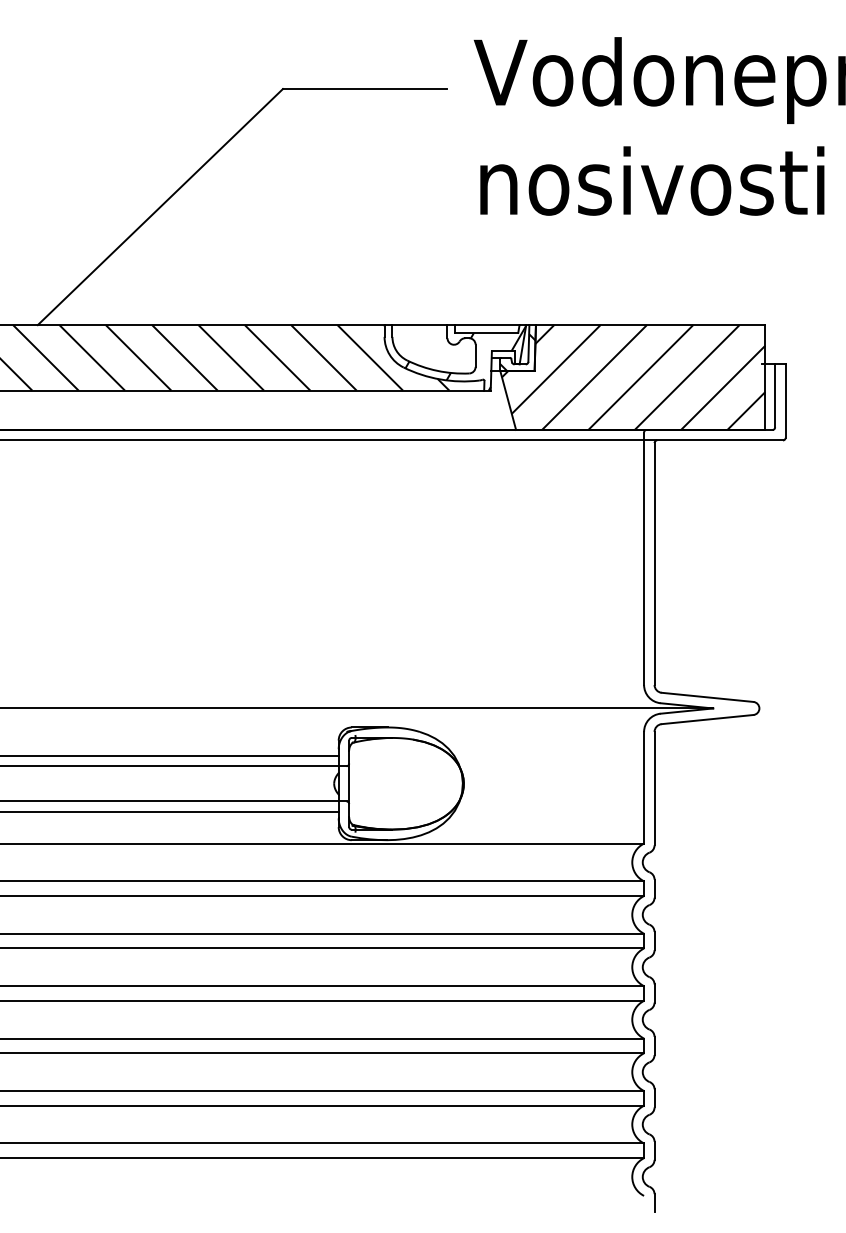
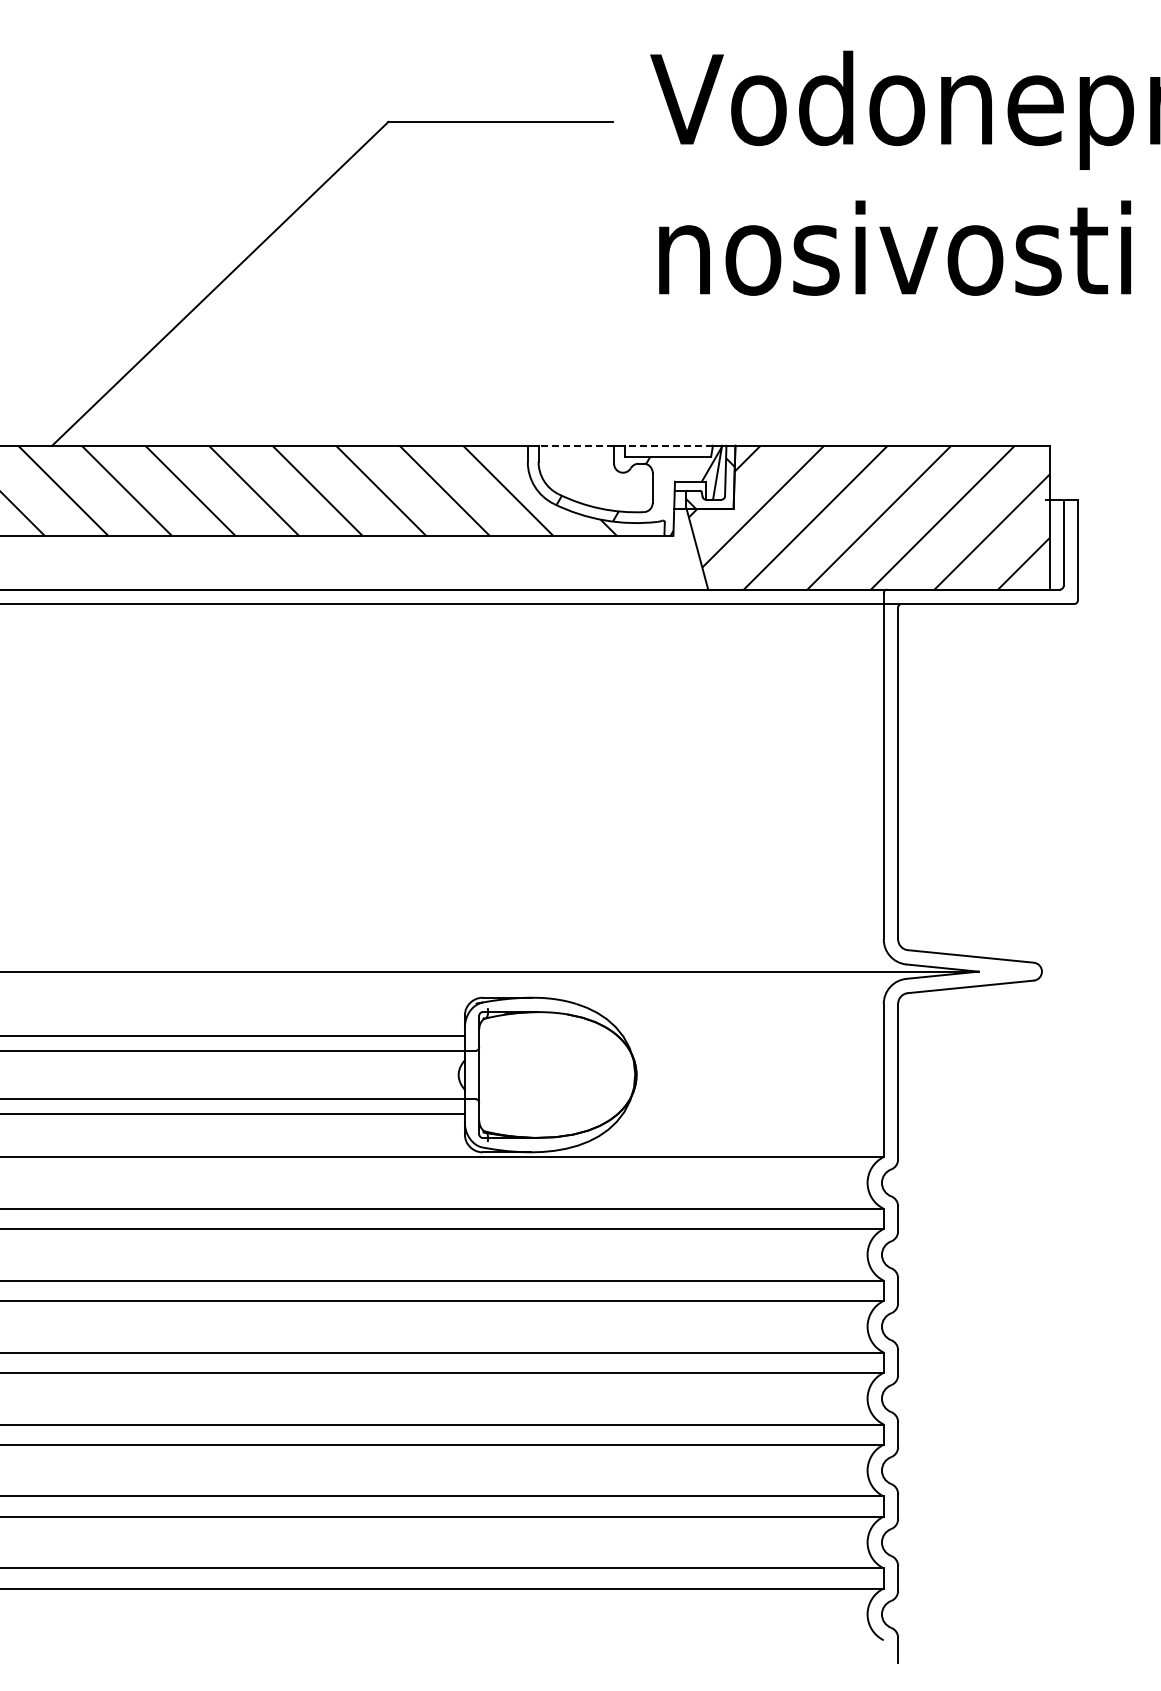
line: (420, 324) -> (576, 445), solid -> dashed
line: (487, 324) -> (668, 445), solid -> dashed

